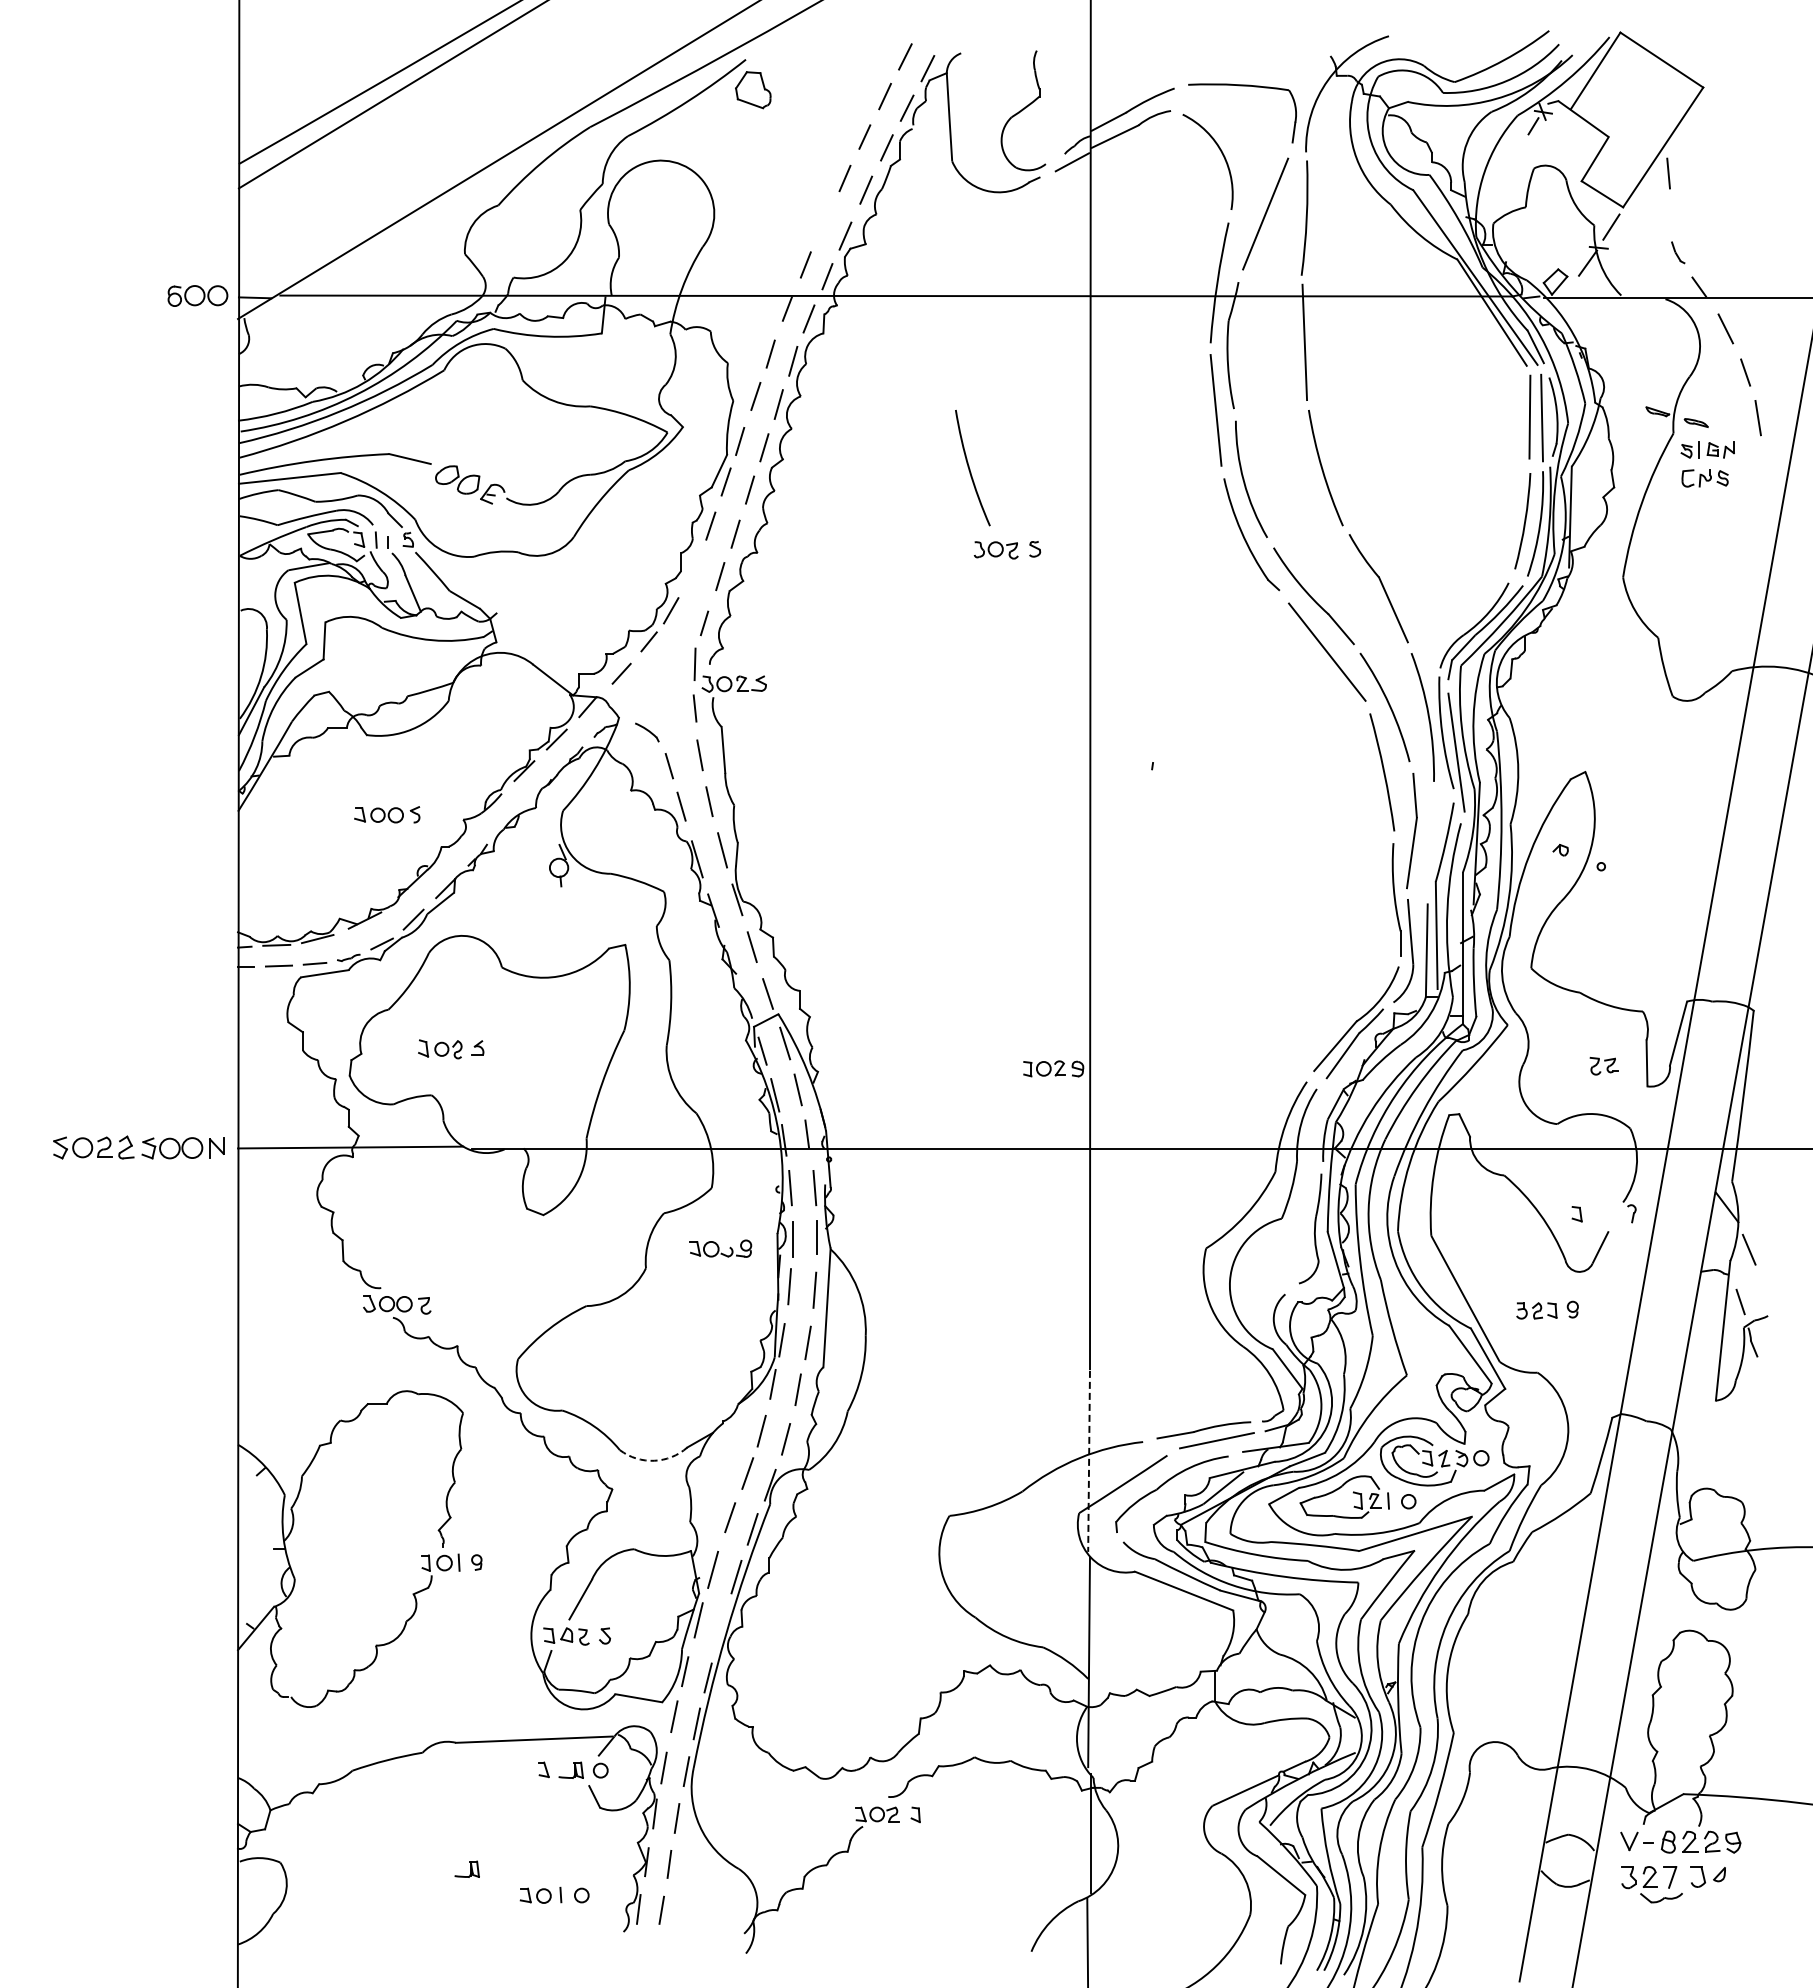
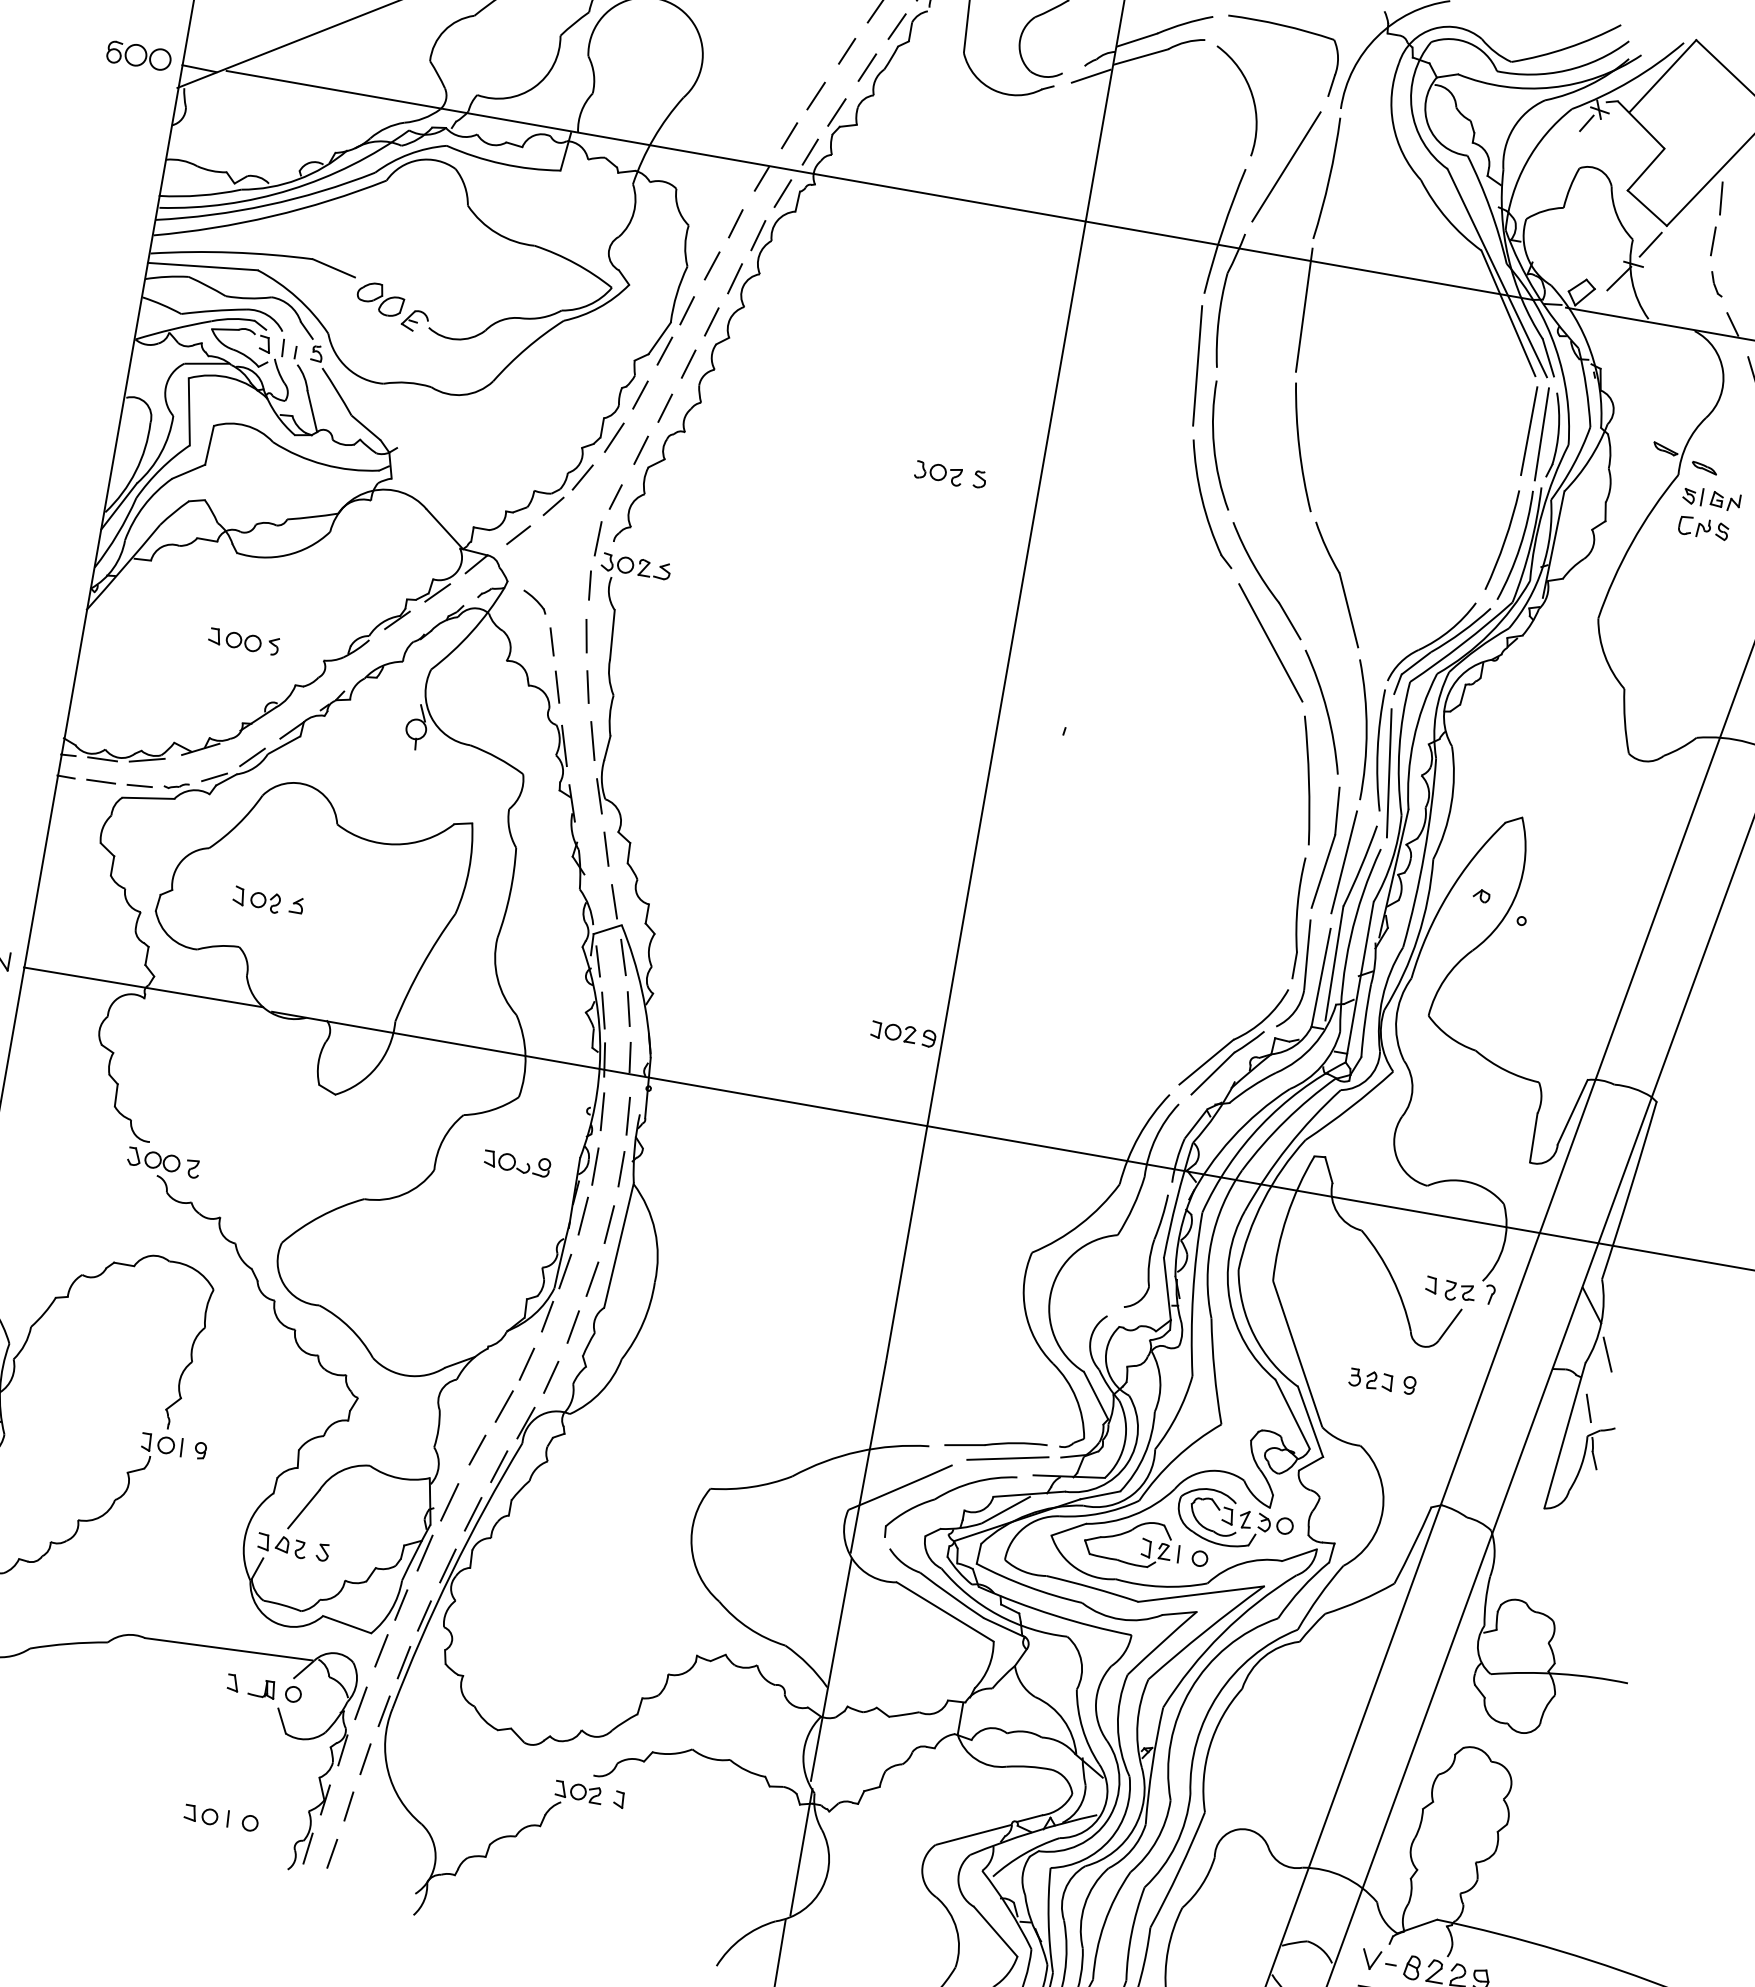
line: (1668, 214) -> (1713, 241), added
line: (823, 223) -> (815, 95), added
arc: (970, 468) -> (926, 382), removed
line: (693, 568) -> (614, 436), added
line: (1429, 840) -> (1344, 861), added
part: (1603, 1066) -> (1459, 1292), moved
arc: (654, 1460) -> (407, 1375), dashed -> solid
line: (1089, 1461) -> (868, 1457), dashed -> solid
line: (721, 1628) -> (447, 1566), added
part: (466, 1868) -> (132, 1773), removed

